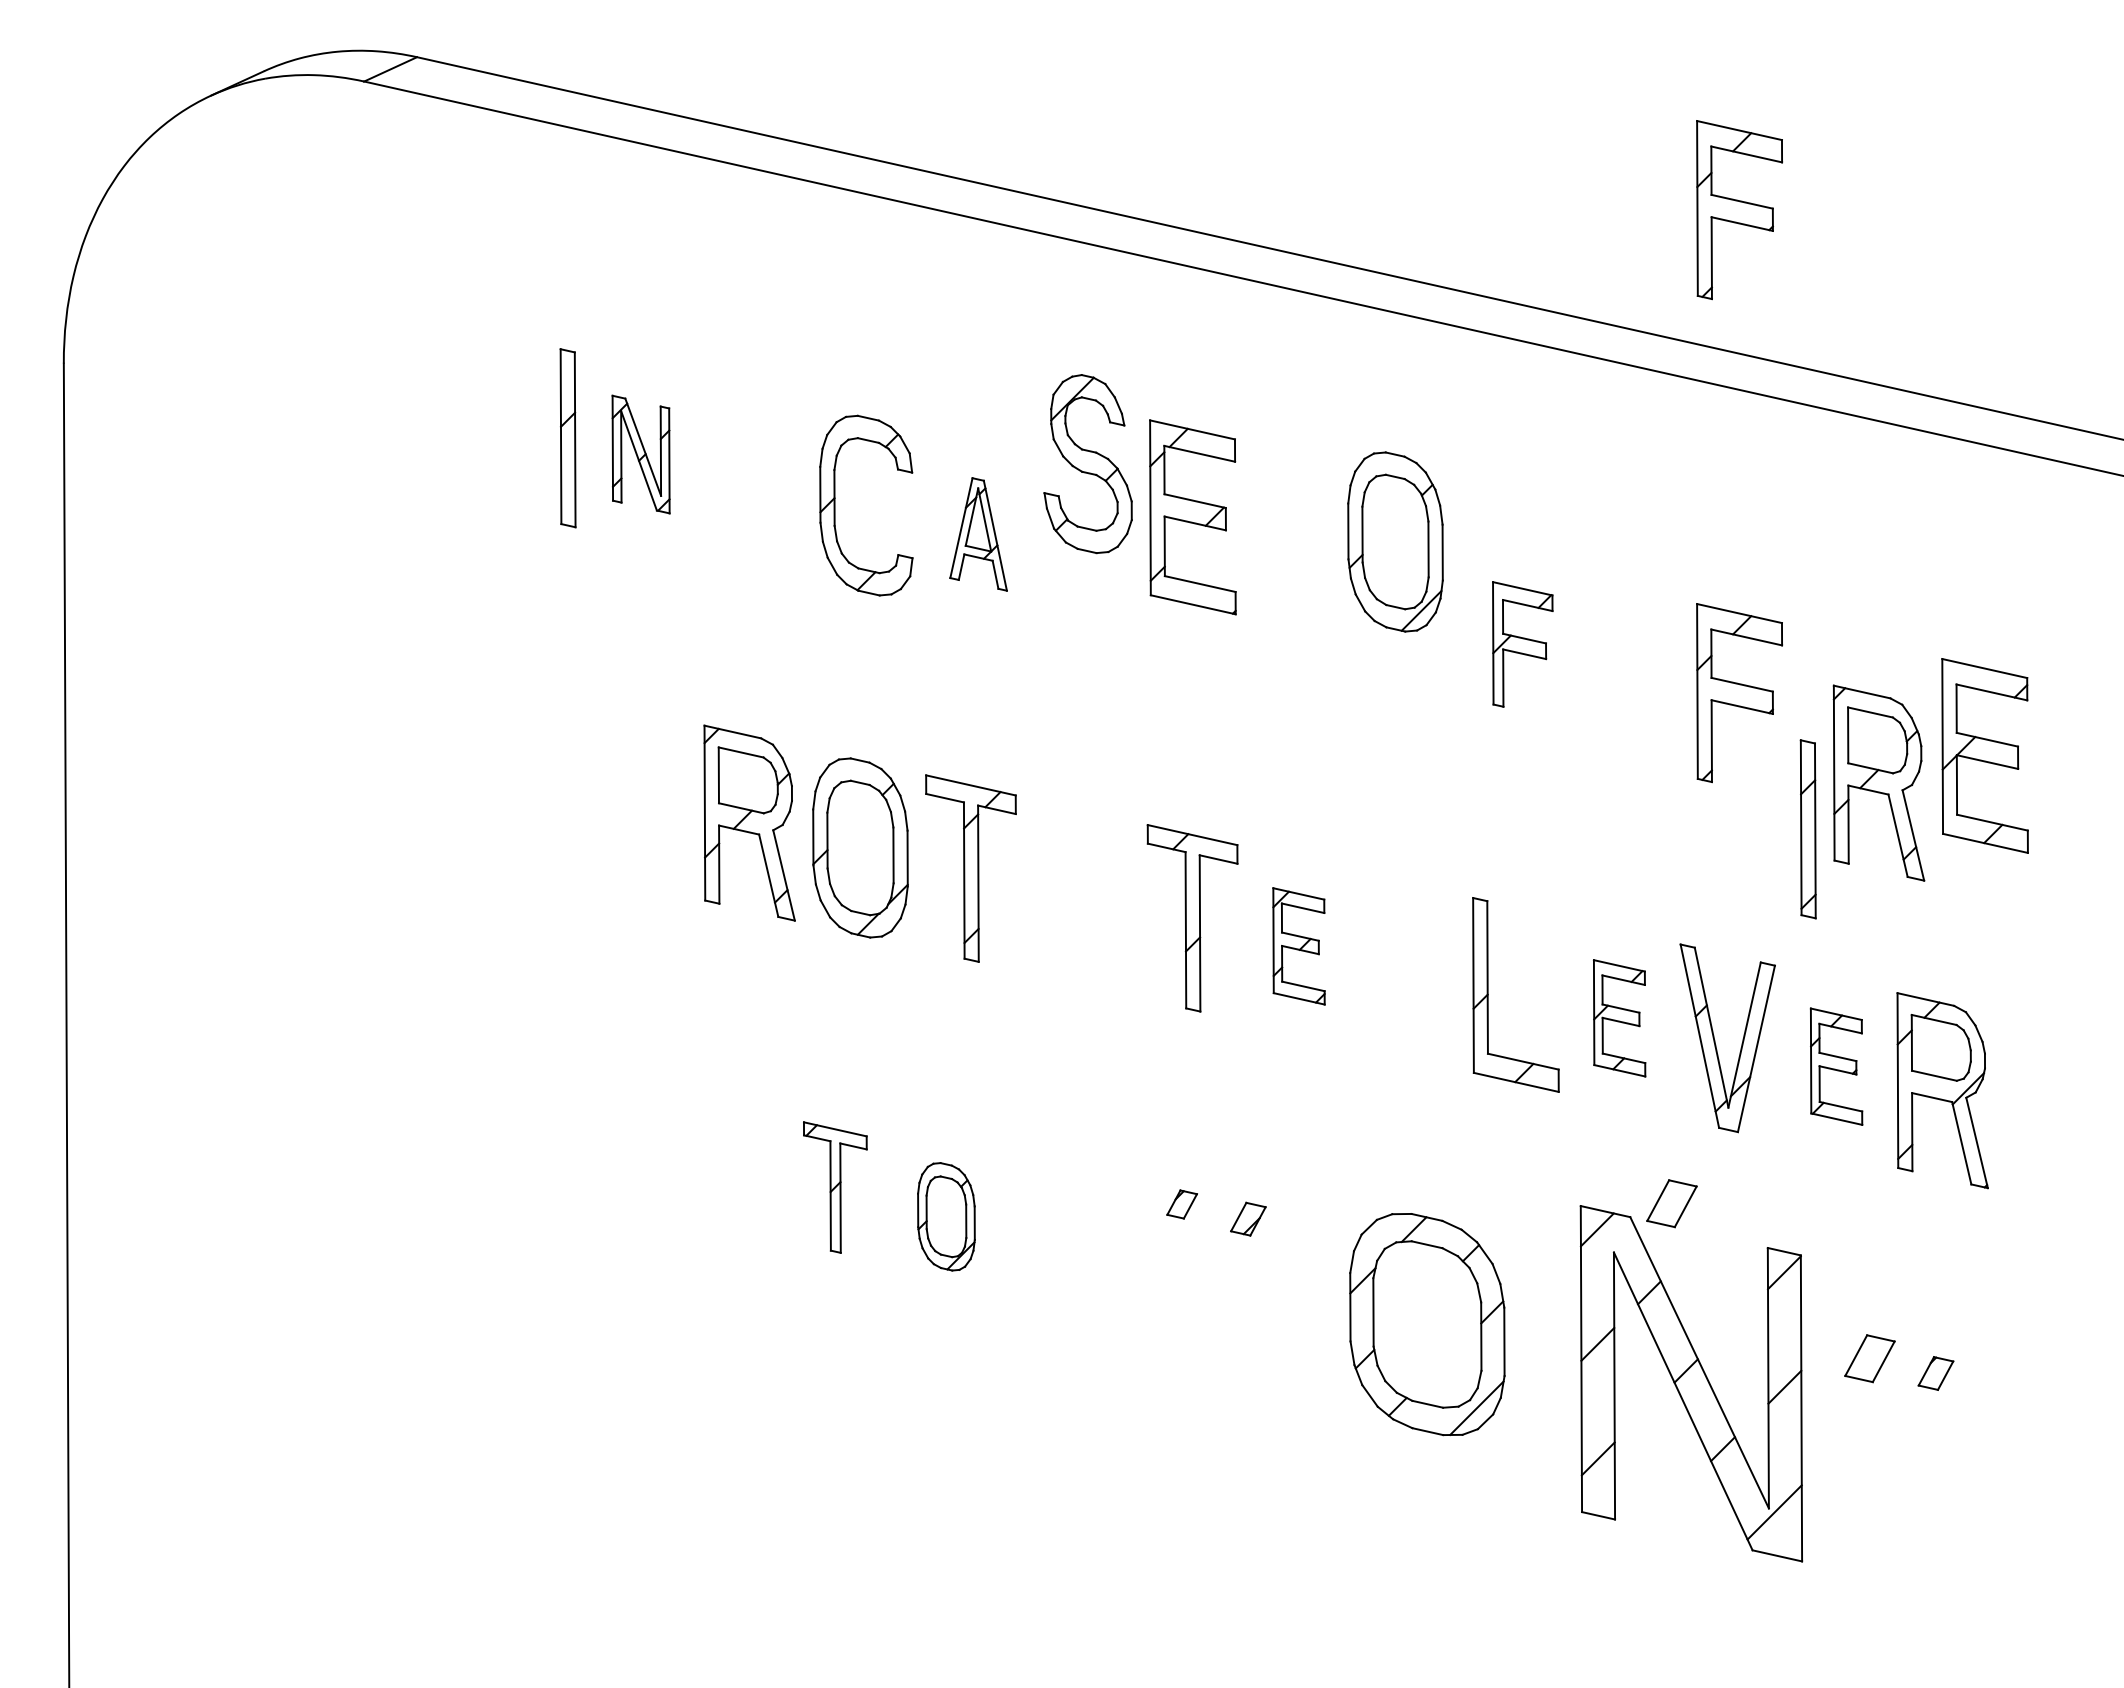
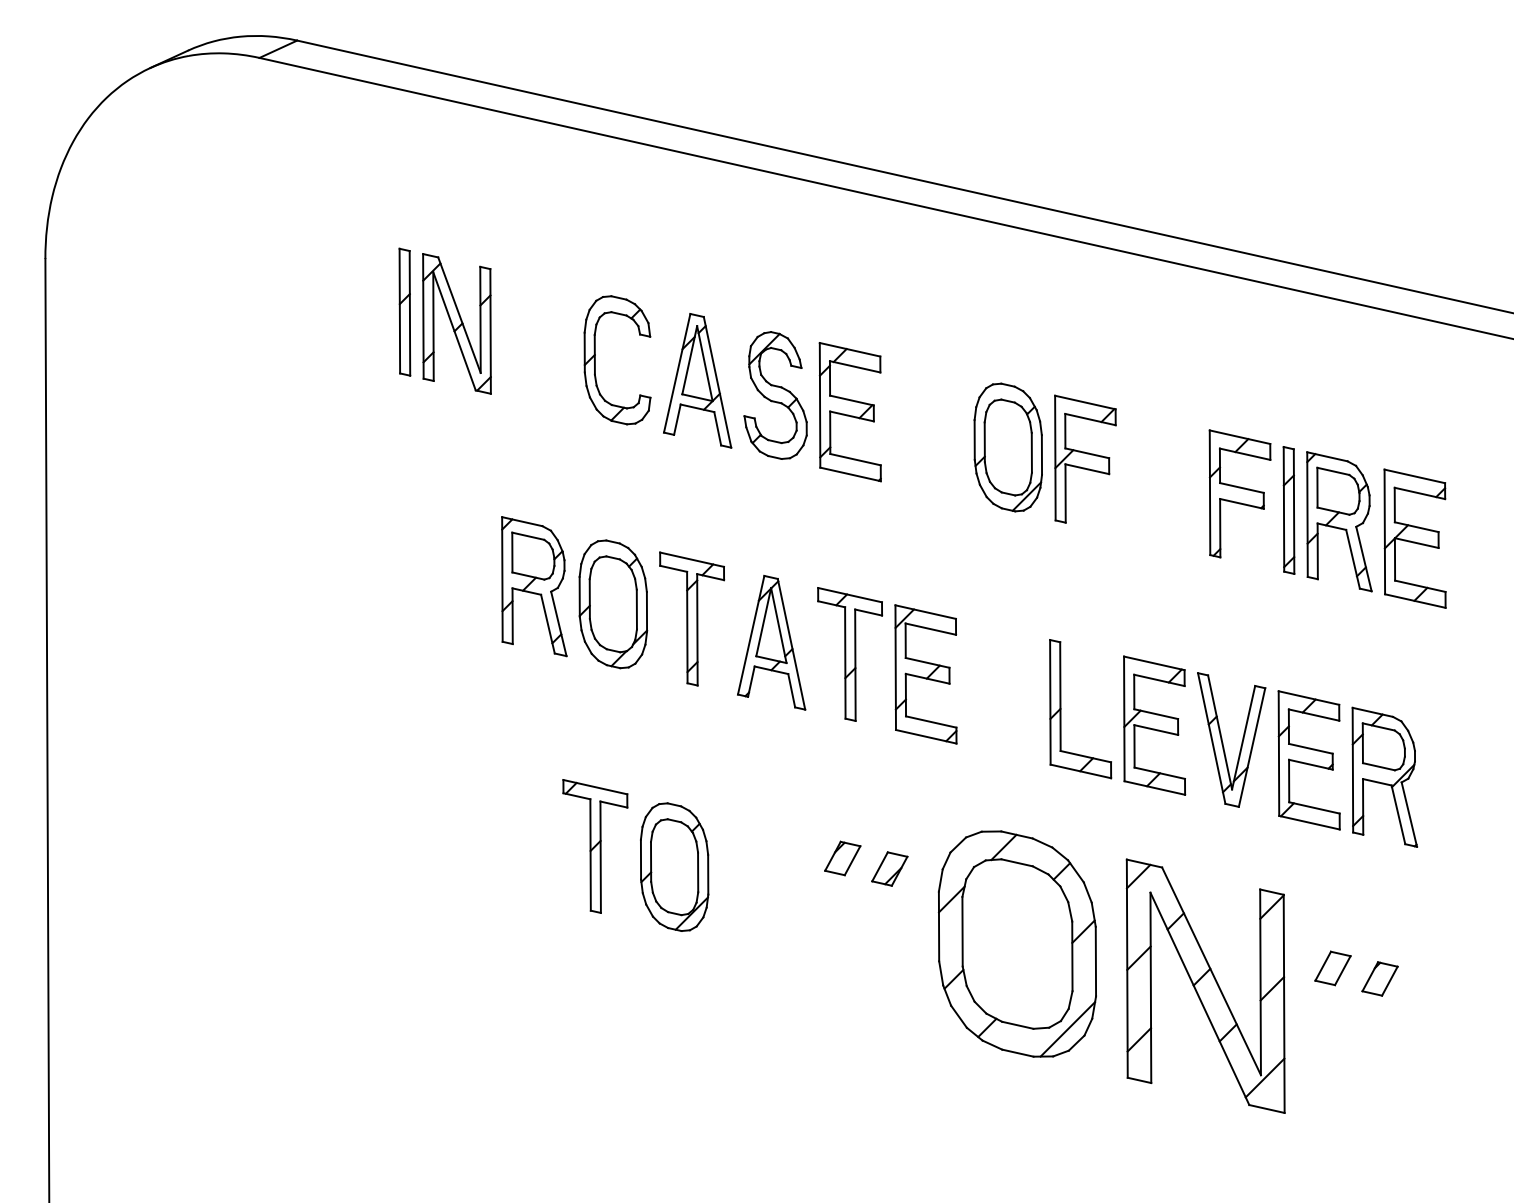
part: (1739, 210) -> (1239, 149), removed
part: (640, 454) -> (456, 323), size x1.67
part: (1087, 464) -> (775, 395), moved
part: (1192, 517) -> (850, 412), moved
part: (978, 534) -> (697, 380), size x1.67
part: (1395, 541) -> (1008, 447), moved
part: (1522, 644) -> (1085, 459), size x1.43
part: (1878, 782) -> (1339, 521), moved
part: (1807, 829) -> (1288, 510), moved
part: (1082, 901) -> (771, 642), added
part: (1298, 946) -> (925, 674), size x1.67
part: (1619, 1018) -> (1154, 725), size x1.67
part: (1836, 1066) -> (1309, 760), size x1.67
part: (835, 1187) -> (595, 846), size x1.43
part: (1671, 1203) -> (1191, 857), removed
part: (1181, 1204) -> (842, 858), size x1.67
part: (946, 1216) -> (674, 867), size x1.67
part: (1248, 1218) -> (889, 868), size x1.43
part: (1427, 1324) -> (1017, 944), size x1.43
part: (1935, 1373) -> (1379, 978), size x1.43

